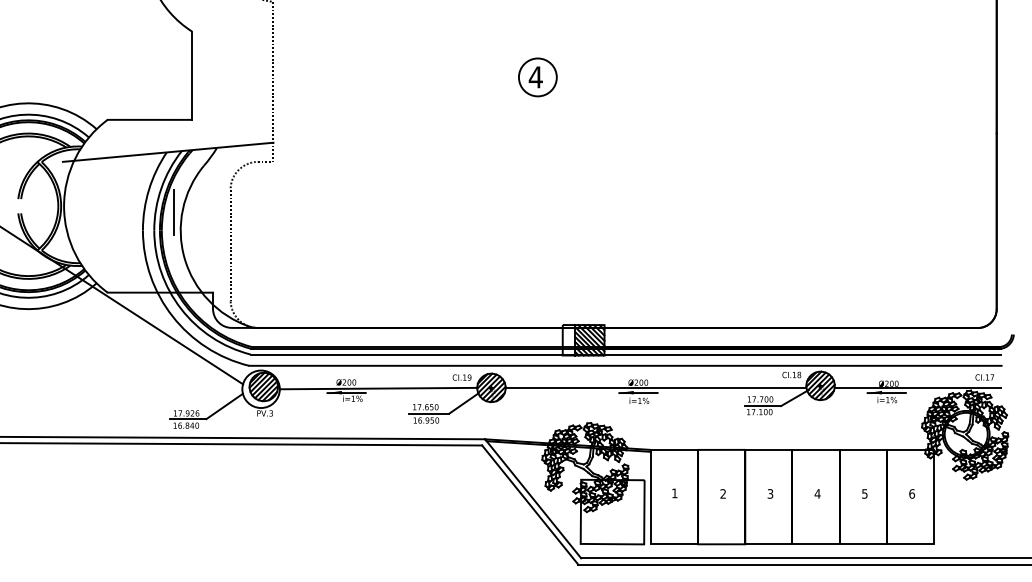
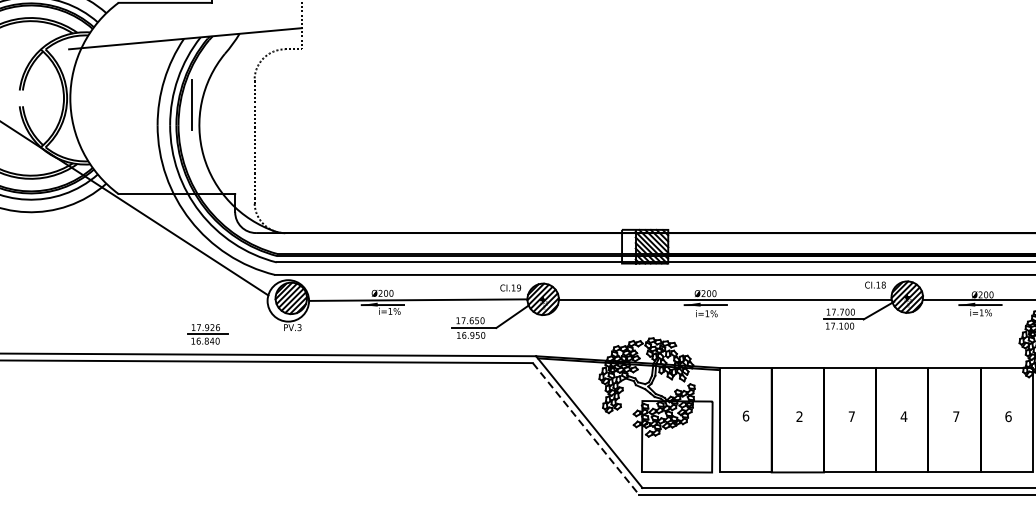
line: (224, 406) -> (247, 319), removed
text: (674, 493) -> (745, 416), 1 -> 6
text: (770, 493) -> (851, 416), 3 -> 7
text: (864, 493) -> (955, 416), 5 -> 7
line: (530, 505) -> (586, 429), solid -> dashed

